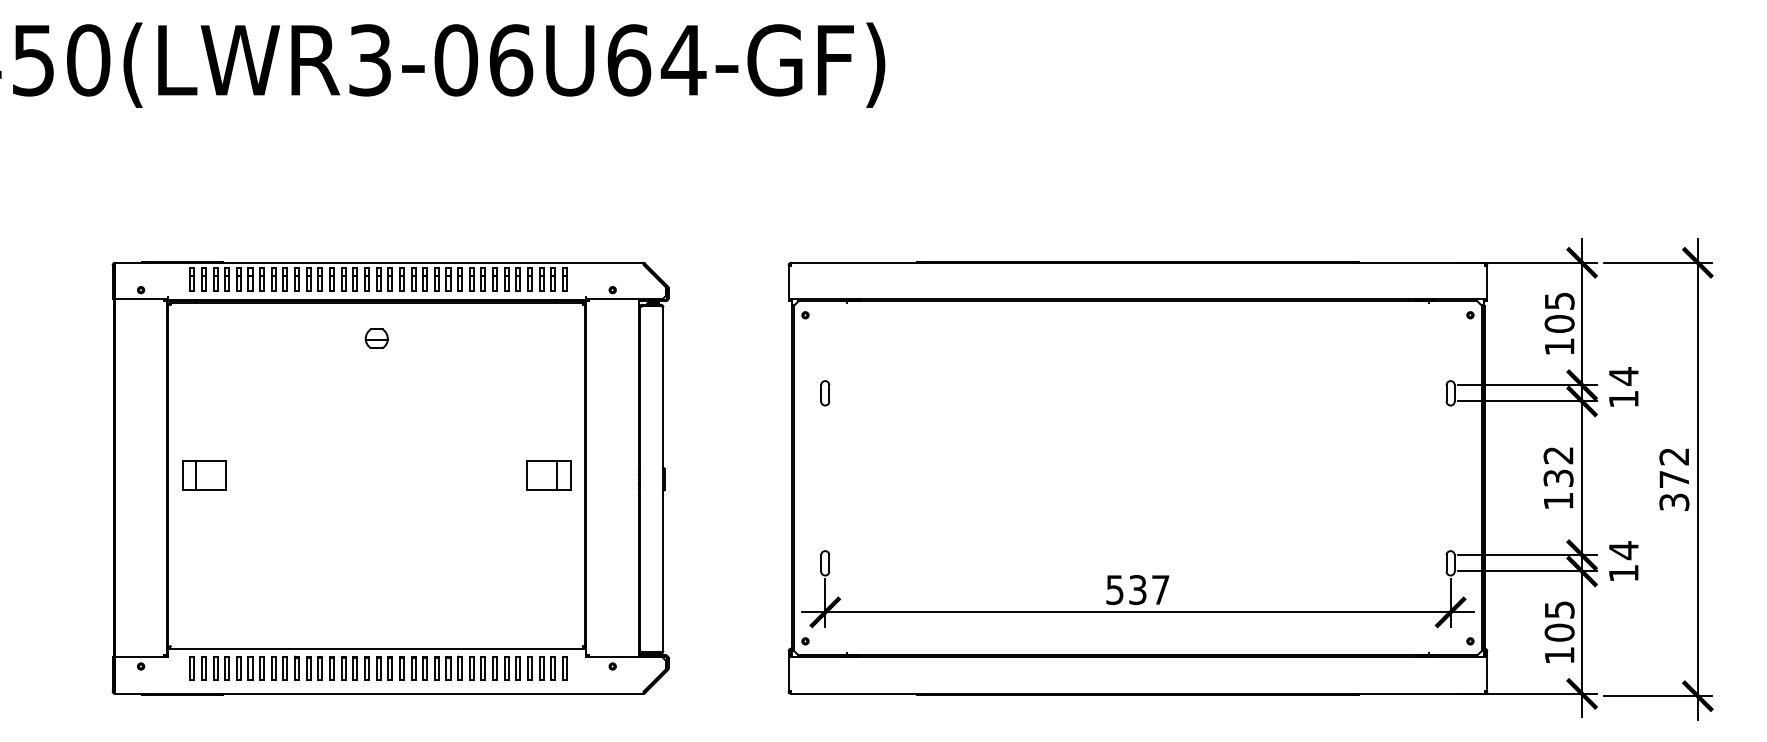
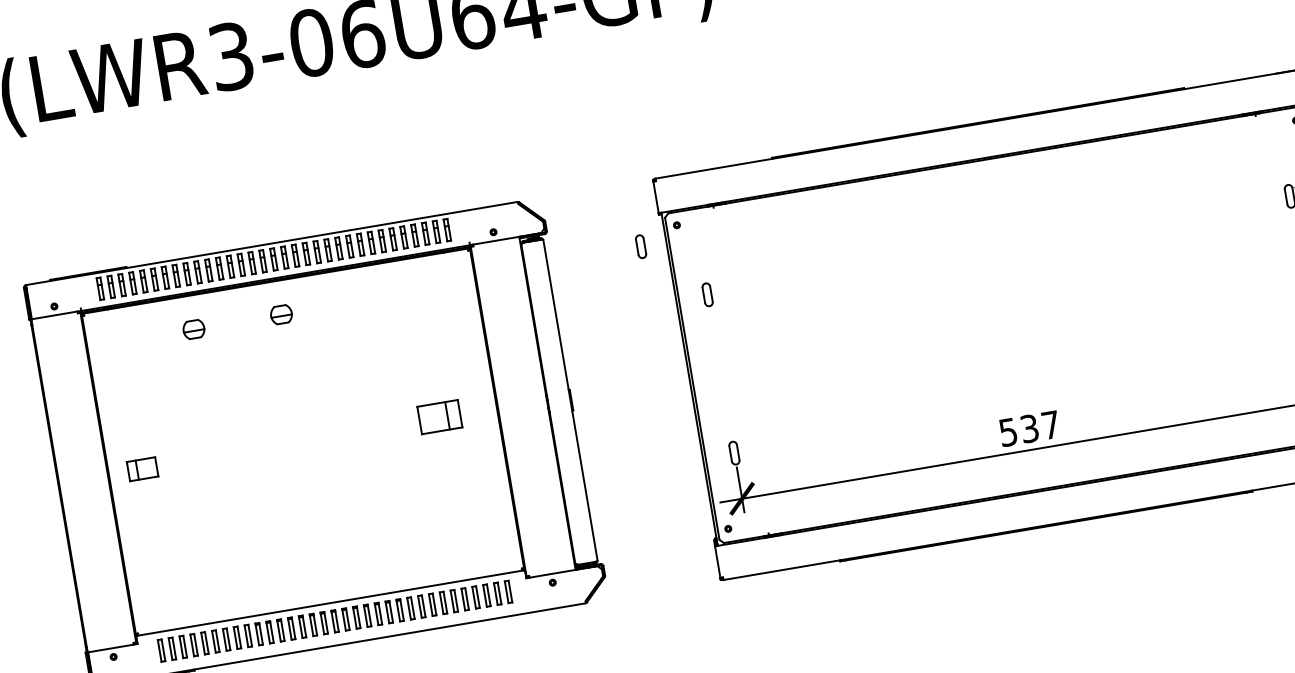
part: (764, 331) -> (641, 246), added
part: (282, 338) -> (193, 329), added
part: (204, 475) -> (142, 469), size x0.7
part: (548, 475) -> (439, 417), moved

